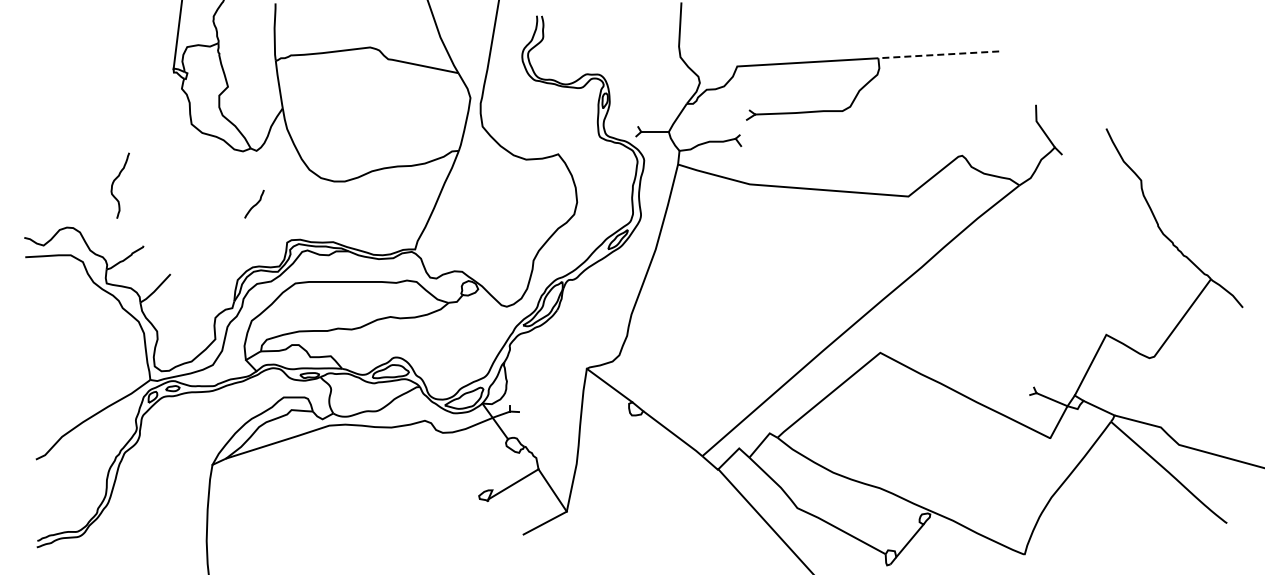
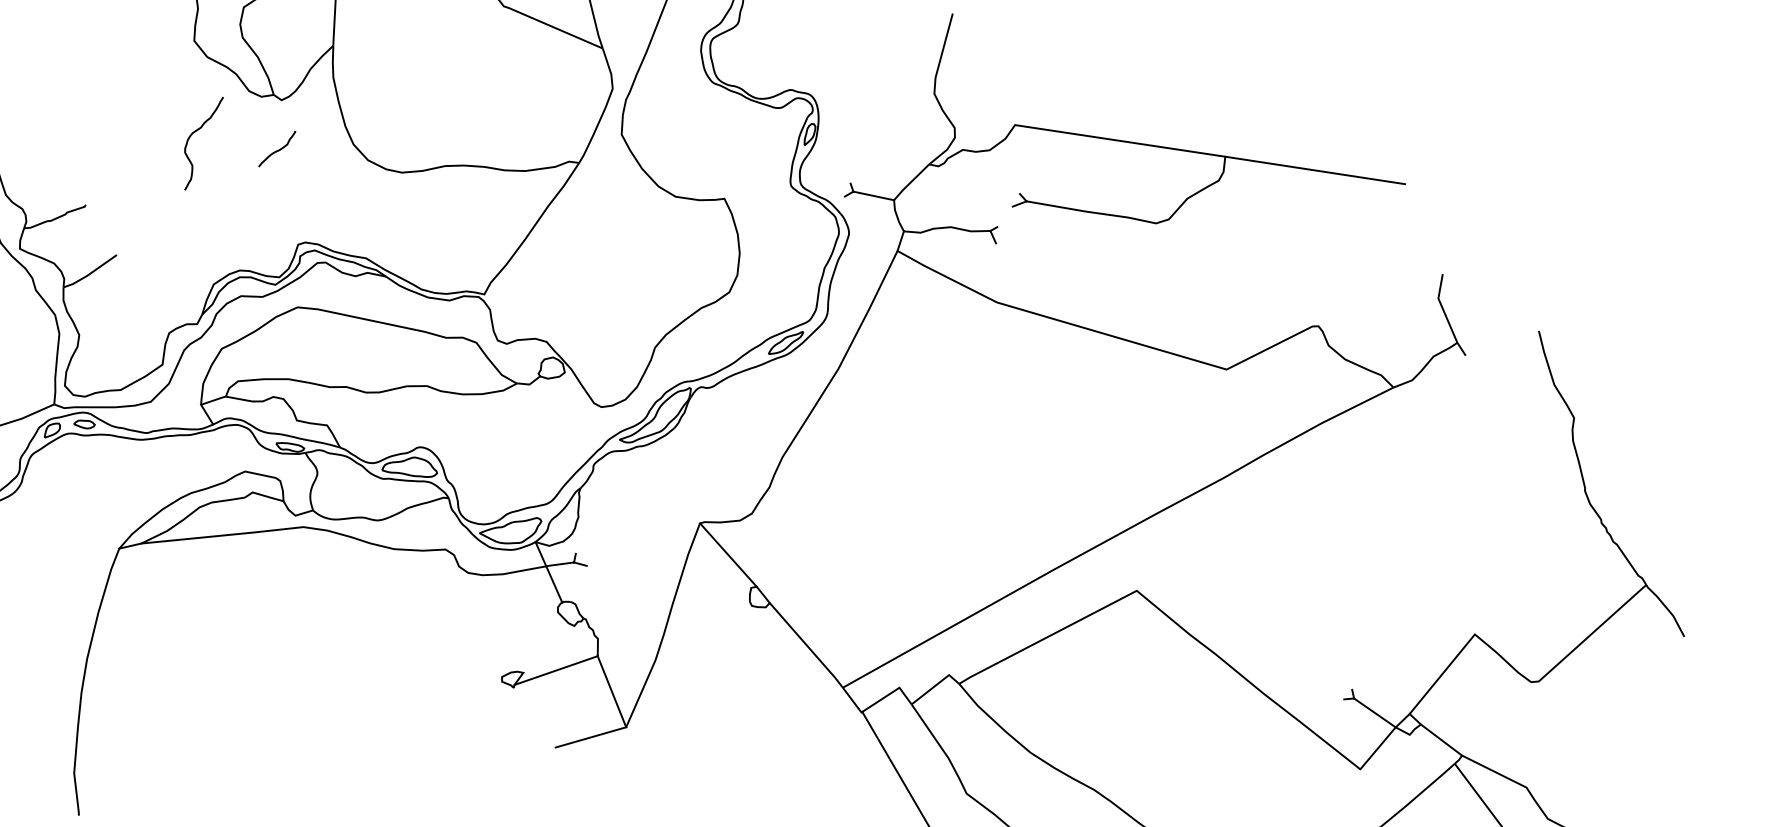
line: (938, 54) -> (1314, 169), dashed -> solid
curve: (114, 182) -> (192, 136), moved
curve: (255, 203) -> (279, 148), moved

